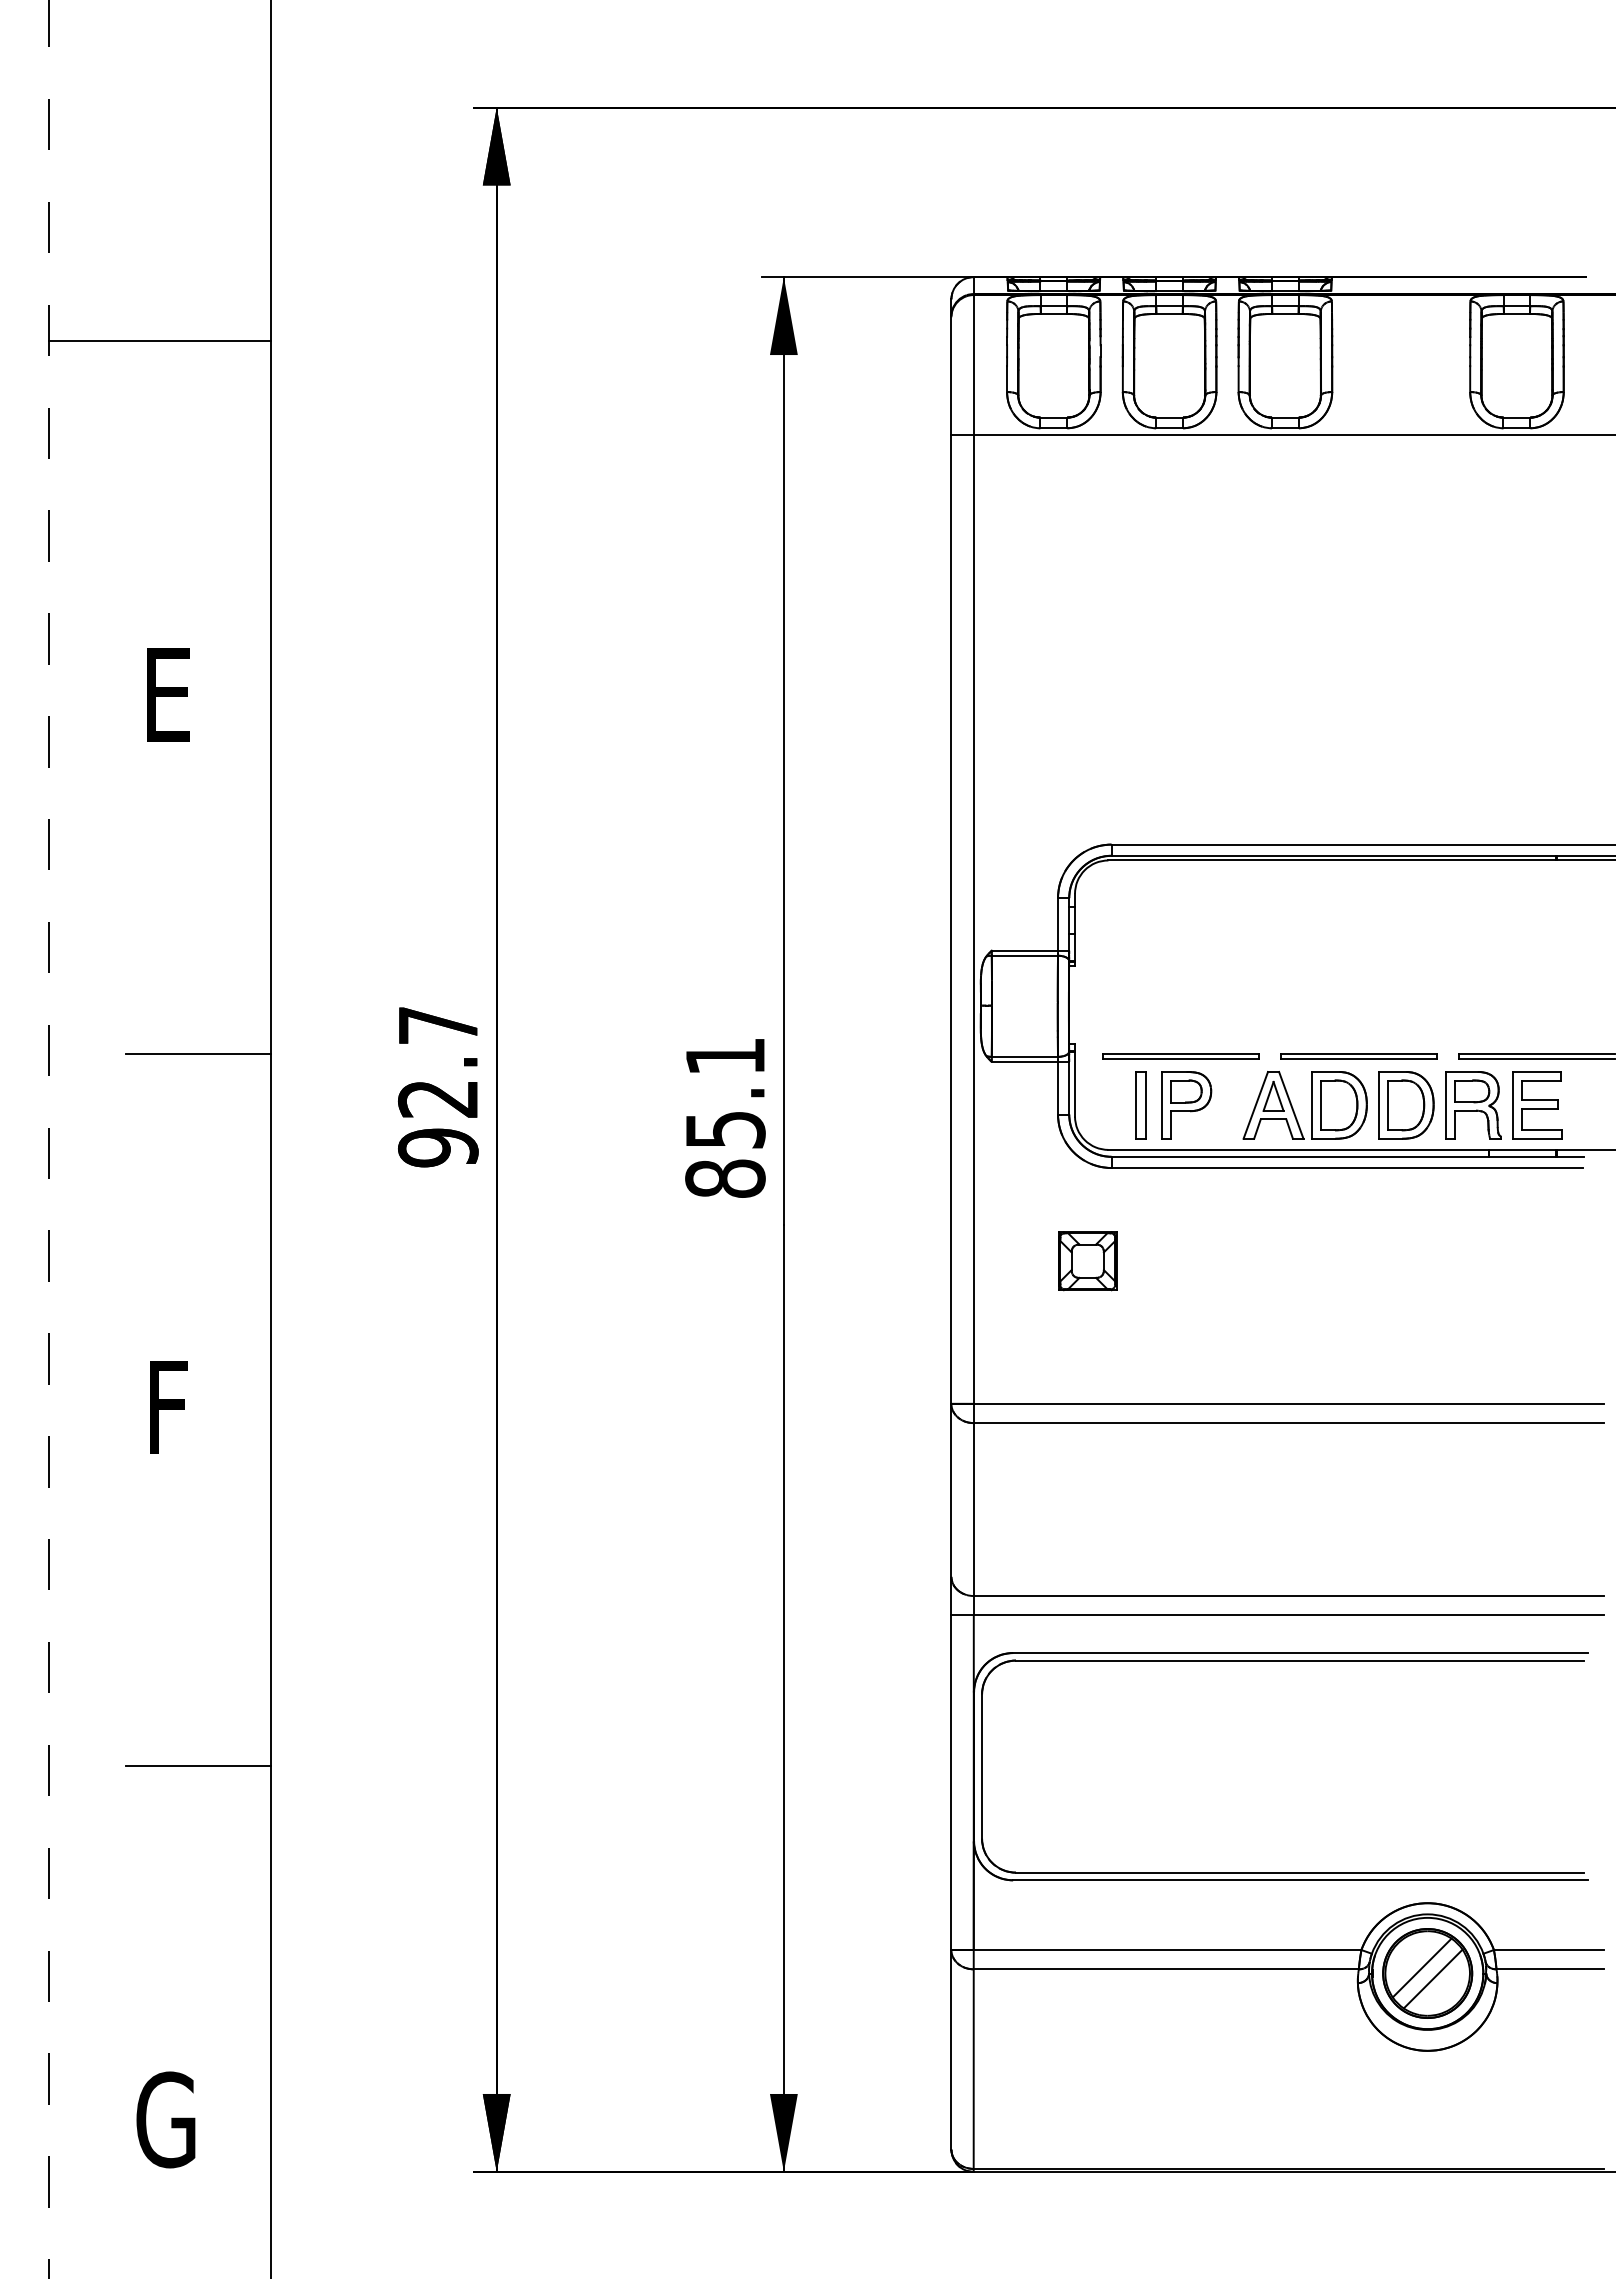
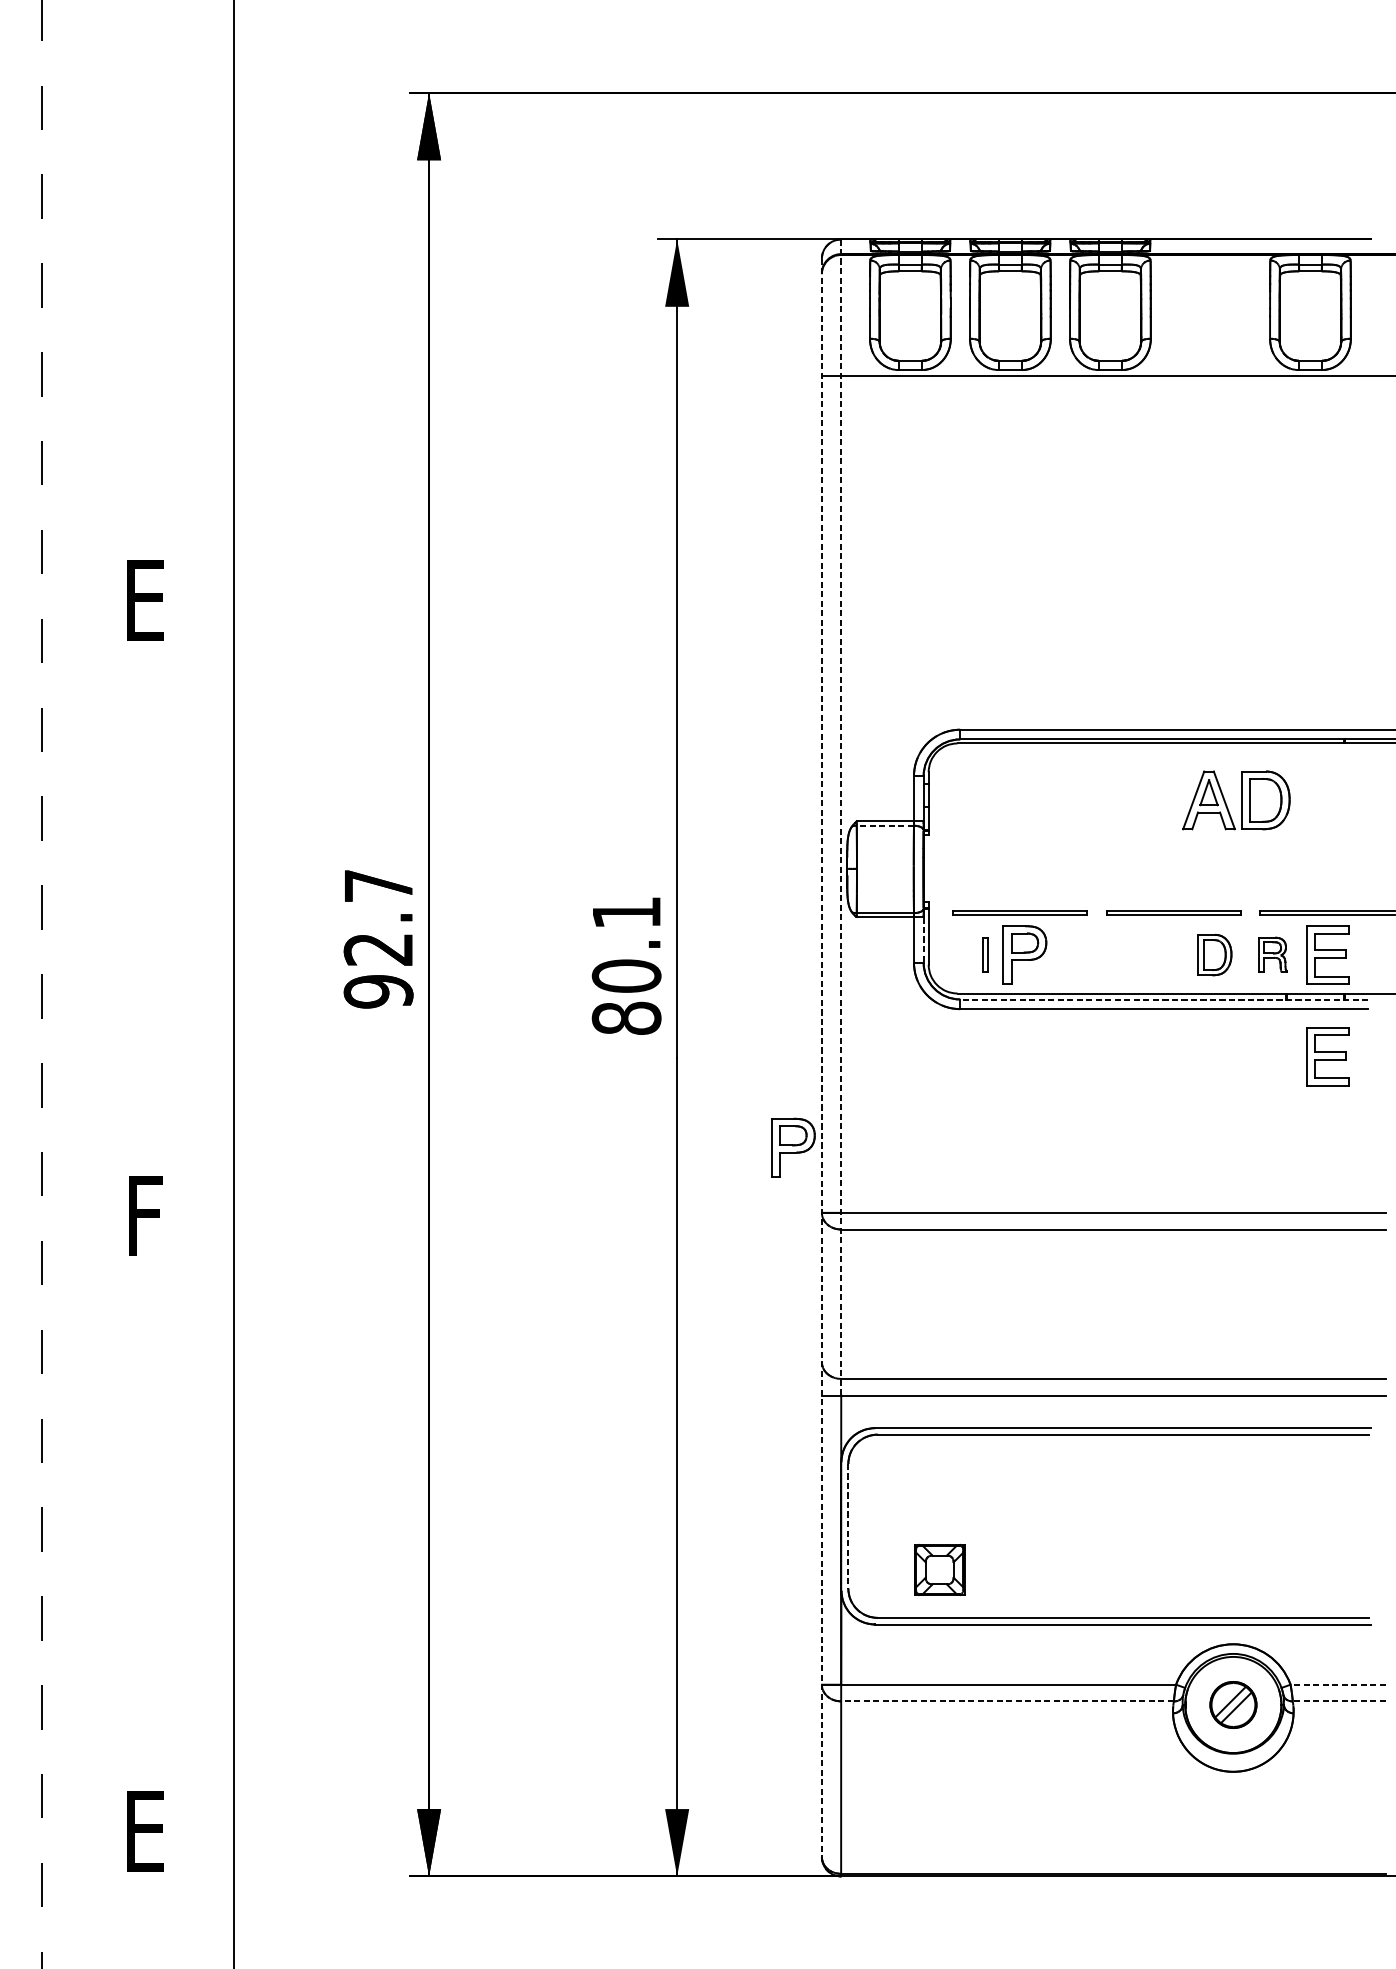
line: (159, 341) -> (137, 295), removed
line: (973, 946) -> (840, 817), solid -> dashed
line: (1024, 955) -> (885, 825), solid -> dashed
line: (198, 1053) -> (171, 910), removed
line: (1069, 1088) -> (923, 940), solid -> dashed
part: (1140, 1105) -> (985, 955), size x0.6
part: (1311, 1105) -> (1241, 800), moved
part: (1406, 1105) -> (1215, 955), size x0.7
part: (1473, 1105) -> (1272, 955), size x0.6
text: (725, 1129) -> (626, 975), 85.1 -> 80.1
line: (1347, 1156) -> (1164, 999), solid -> dashed
part: (1537, 1223) -> (1328, 1057), added
line: (951, 1225) -> (821, 1058), solid -> dashed
part: (1087, 1261) -> (939, 1570), moved
part: (918, 1328) -> (793, 1147), added
line: (198, 1766) -> (171, 1526), removed
line: (982, 1767) -> (848, 1527), solid -> dashed
line: (1548, 1950) -> (1337, 1685), solid -> dashed
line: (1166, 1969) -> (1007, 1701), solid -> dashed
line: (1550, 1969) -> (1339, 1701), solid -> dashed
part: (1427, 1973) -> (1233, 1704), size x0.6
text: (165, 2119) -> (142, 1831), G -> E

